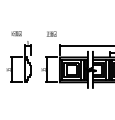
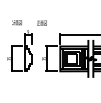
text: (51, 33) -> (41, 22), moved

